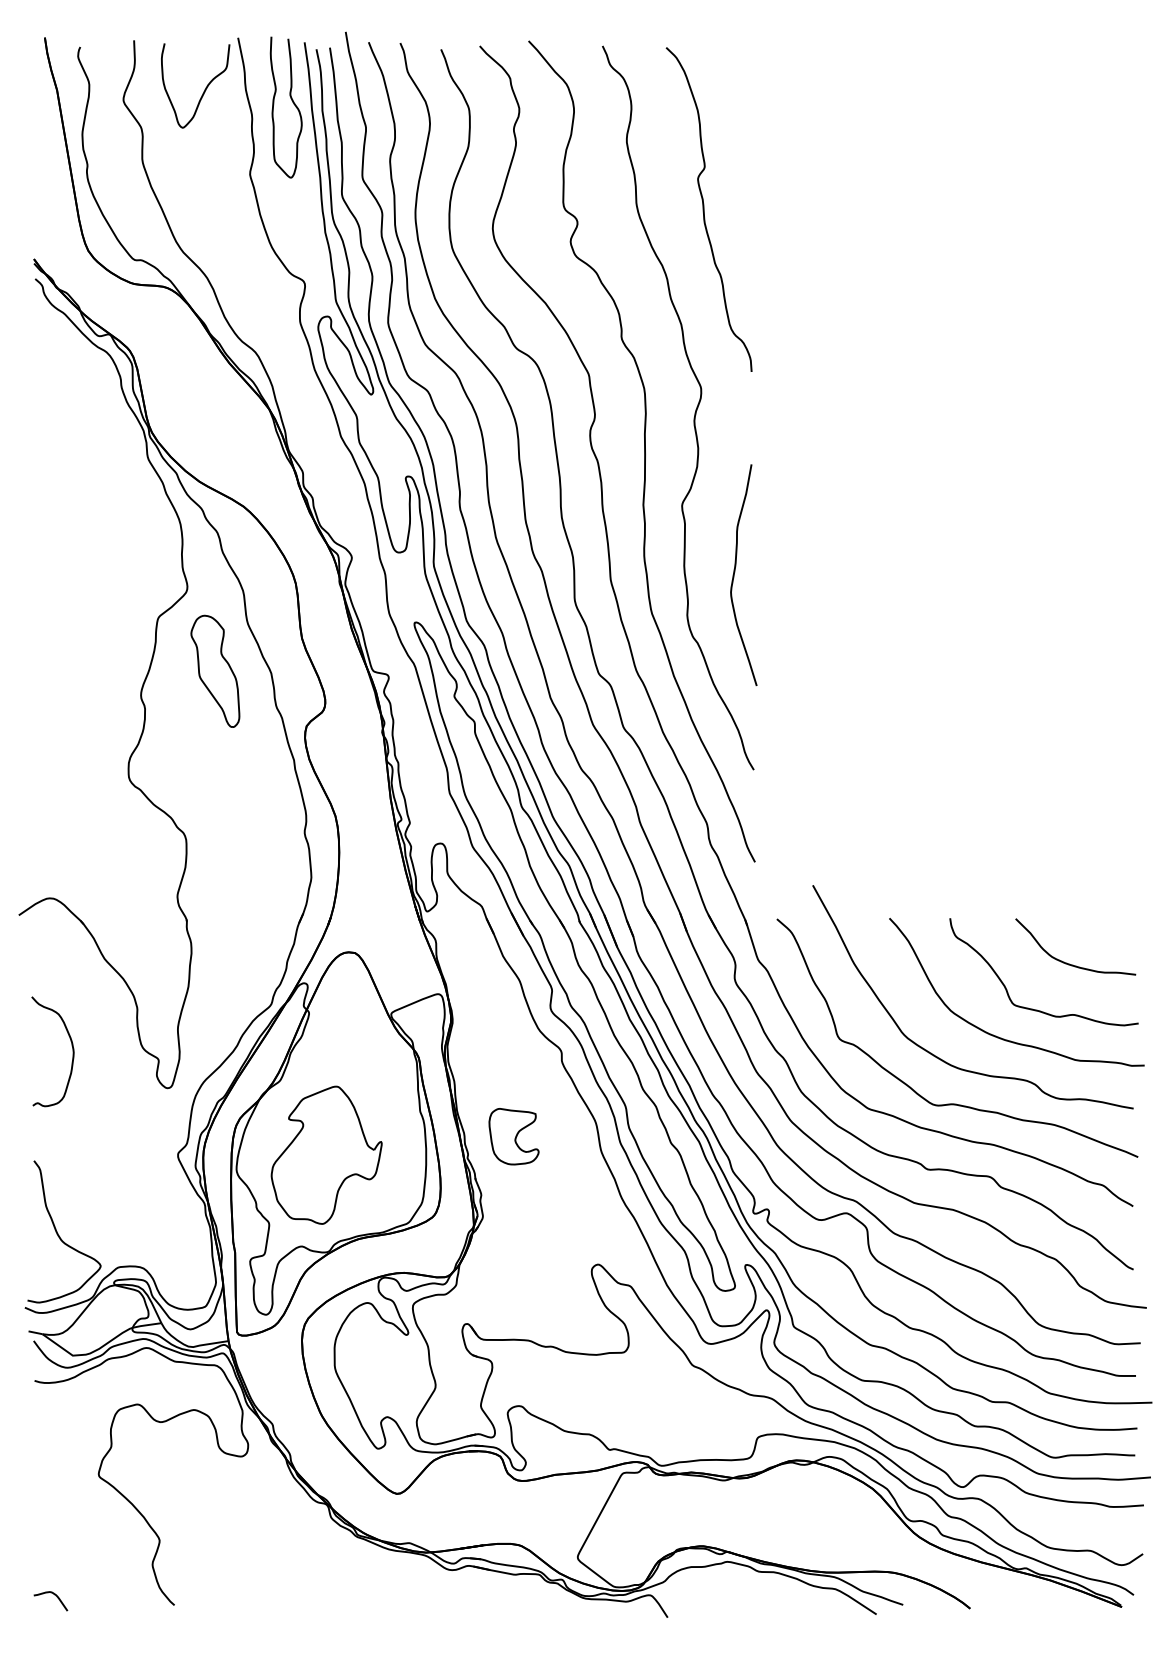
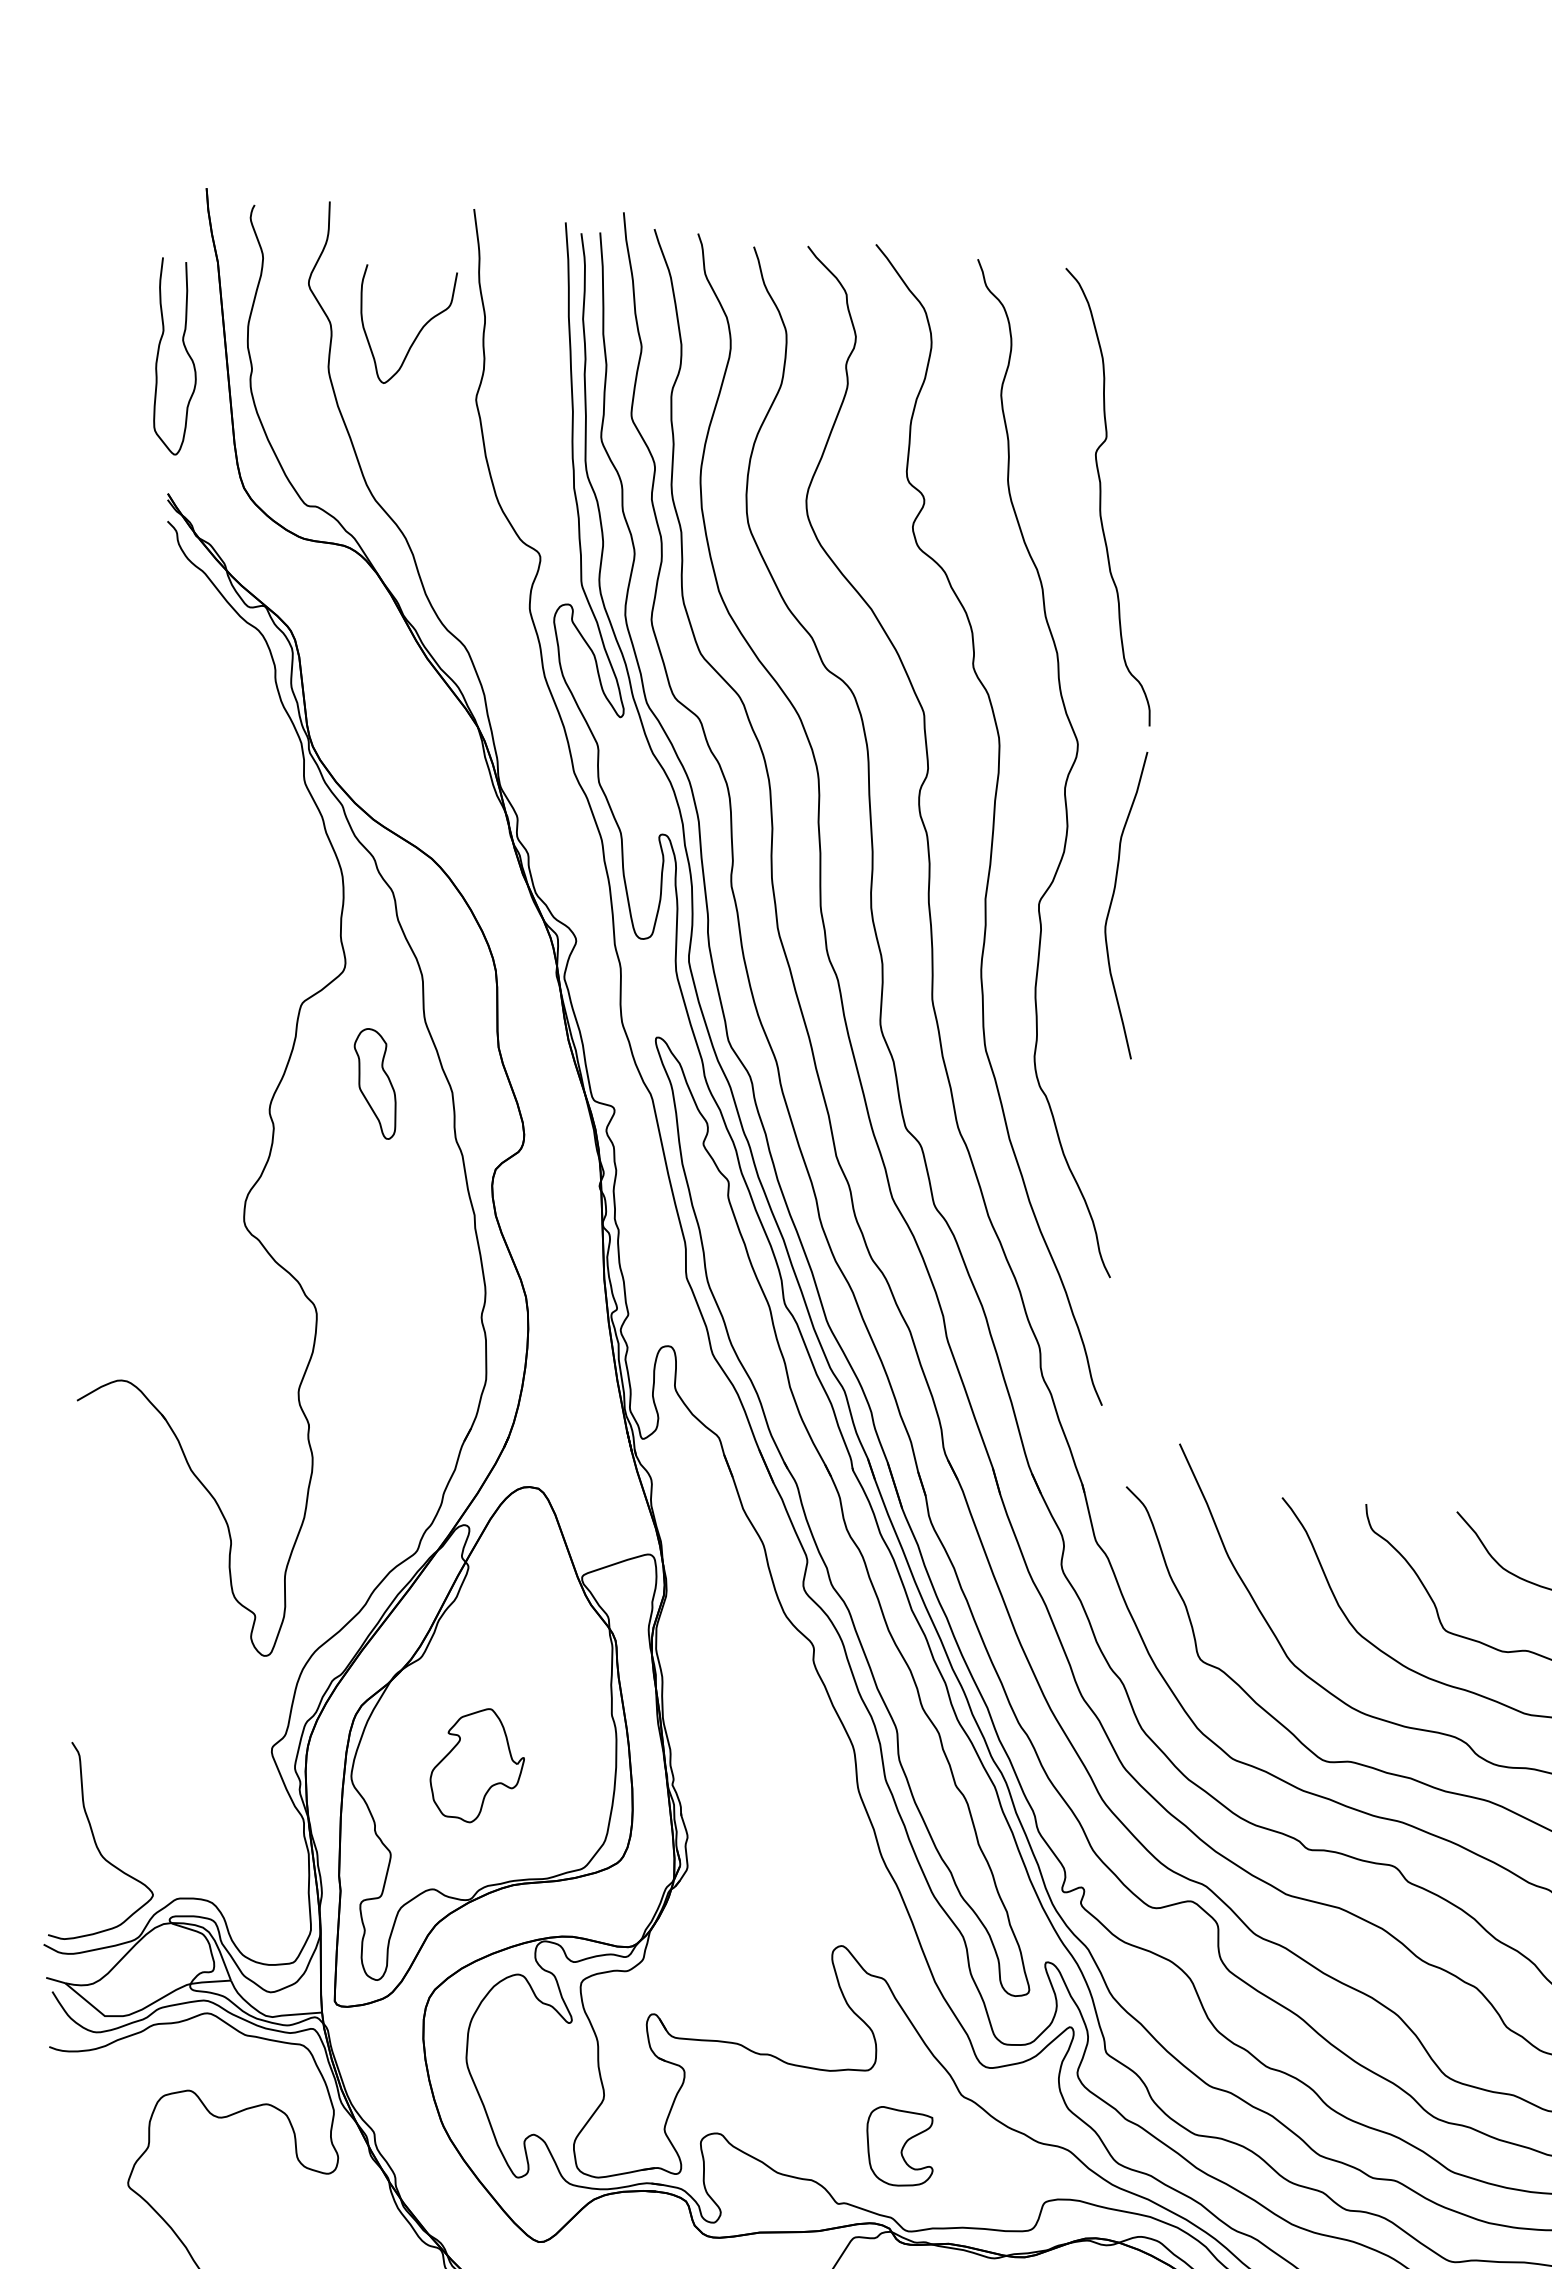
curve: (204, 89) -> (417, 332), moved
curve: (293, 104) -> (186, 353), moved
curve: (735, 572) -> (1113, 899), moved
part: (215, 670) -> (375, 1082), size x0.7
curve: (71, 1046) -> (135, 1587), removed
part: (513, 1136) -> (899, 2146), moved
part: (326, 1154) -> (477, 1764), size x0.6

